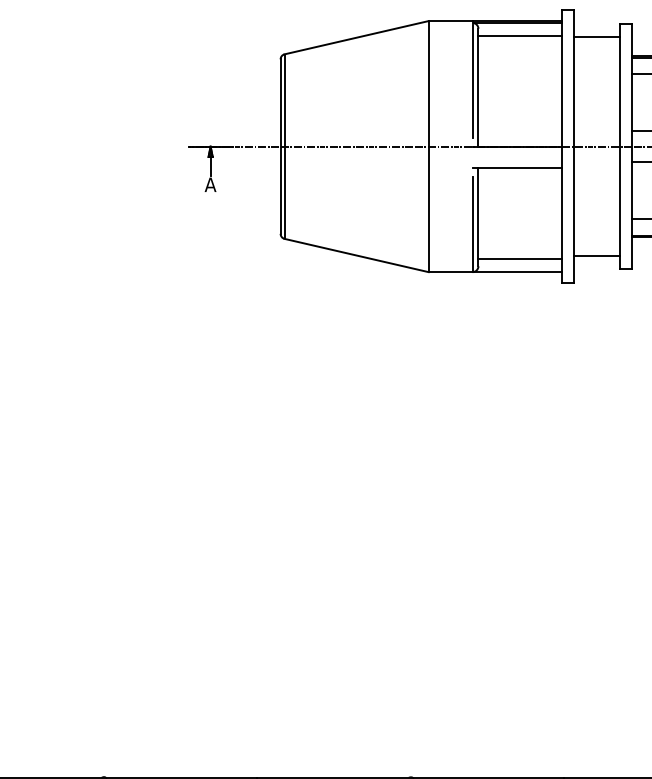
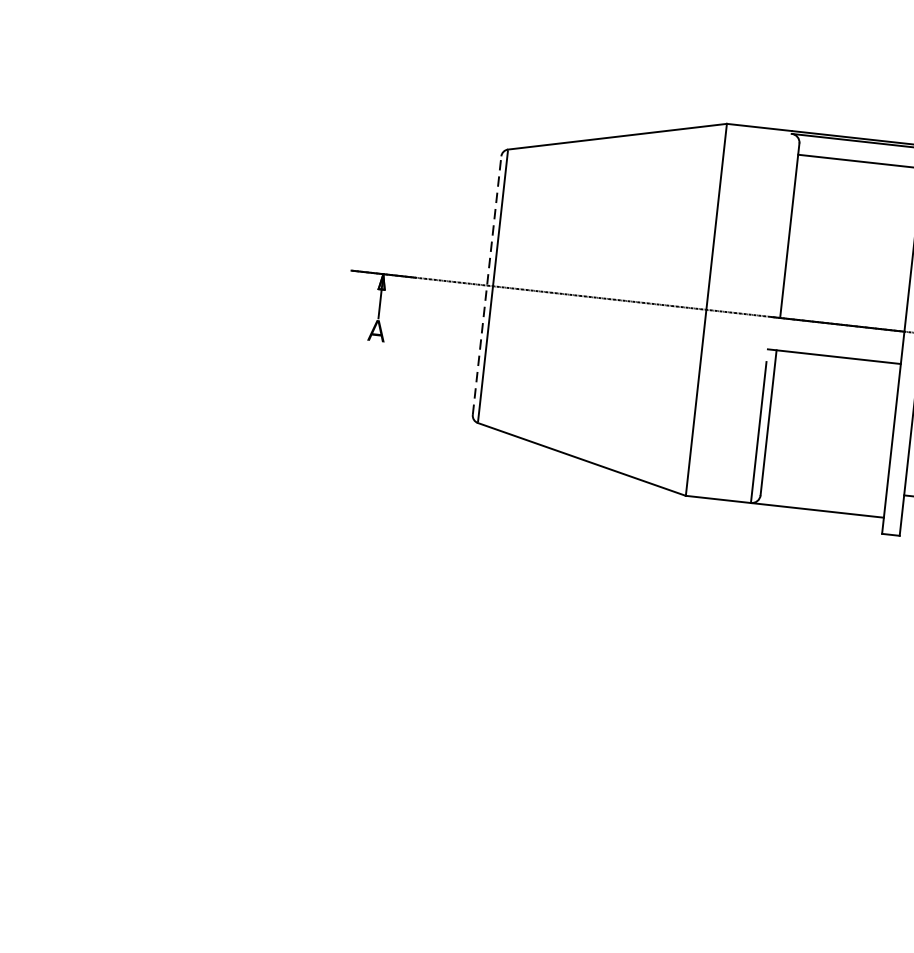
line: (472, 80) -> (782, 219), removed
line: (280, 146) -> (486, 285), solid -> dashed
line: (520, 258) -> (824, 490), removed

